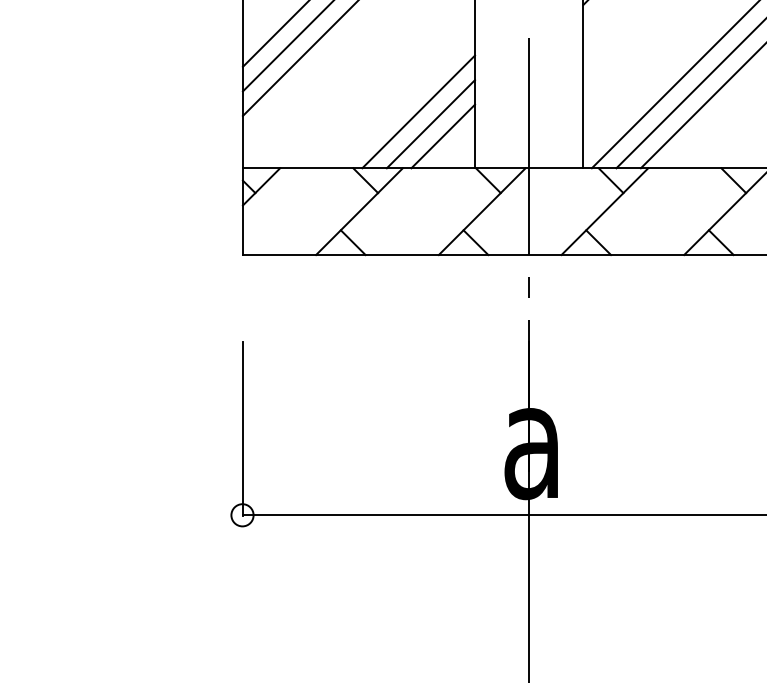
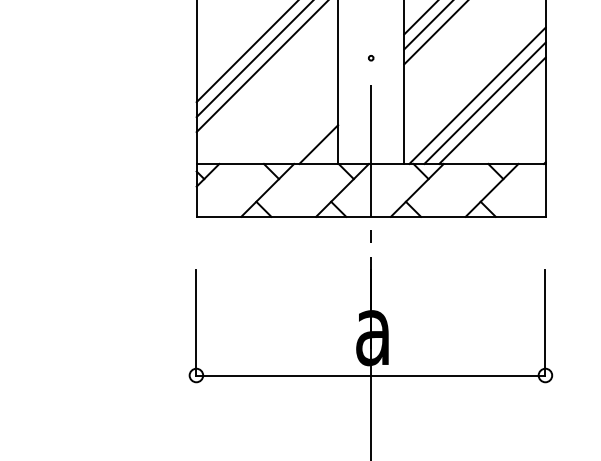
line: (418, 111) -> (303, 129), removed
line: (431, 123) -> (311, 136), removed

